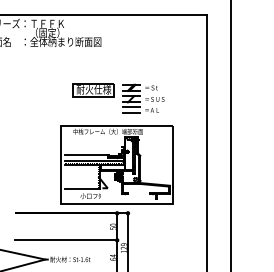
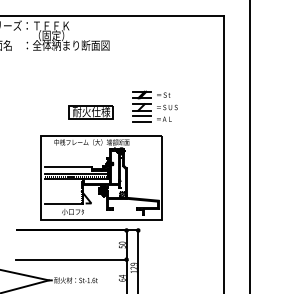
part: (93, 90) -> (90, 112), moved
part: (117, 164) -> (101, 177), moved

